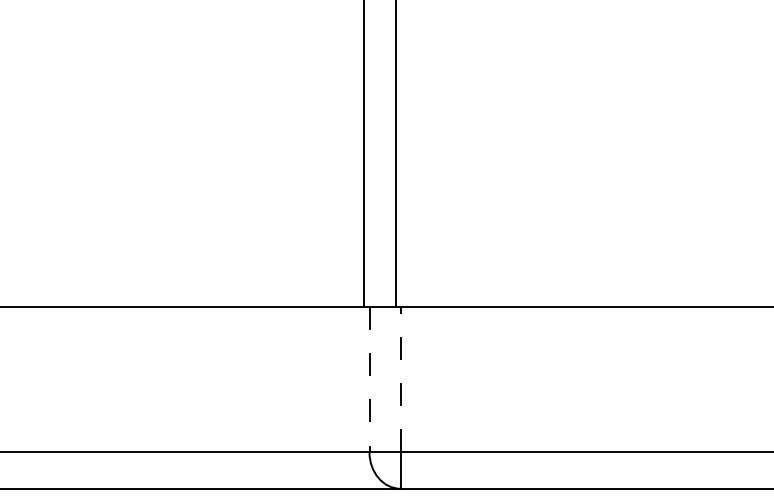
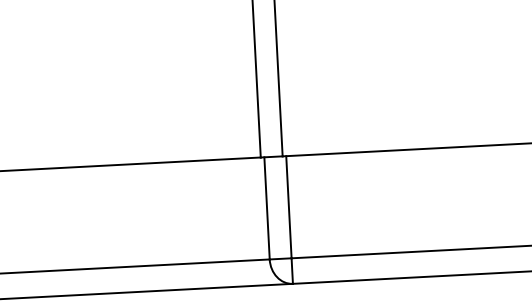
line: (369, 379) -> (267, 208), dashed -> solid
line: (400, 379) -> (288, 207), dashed -> solid

